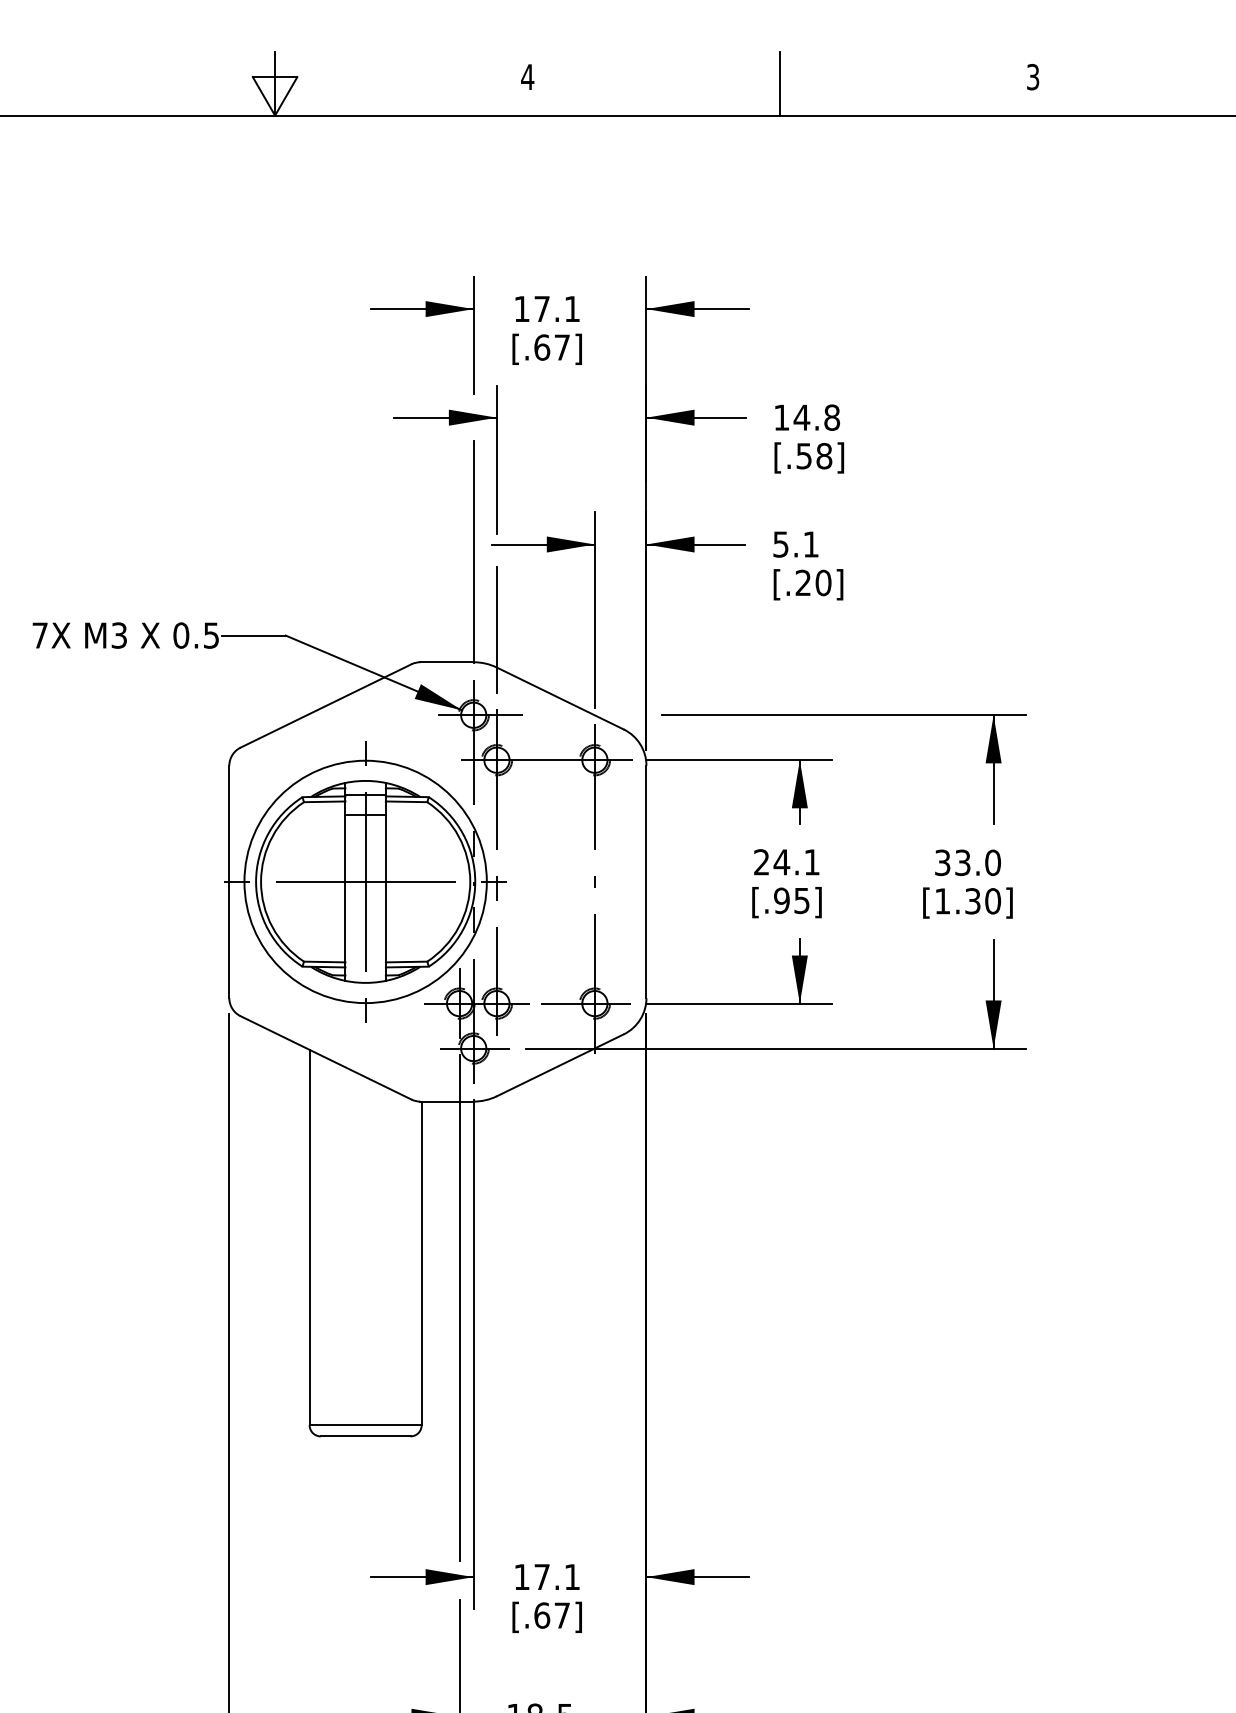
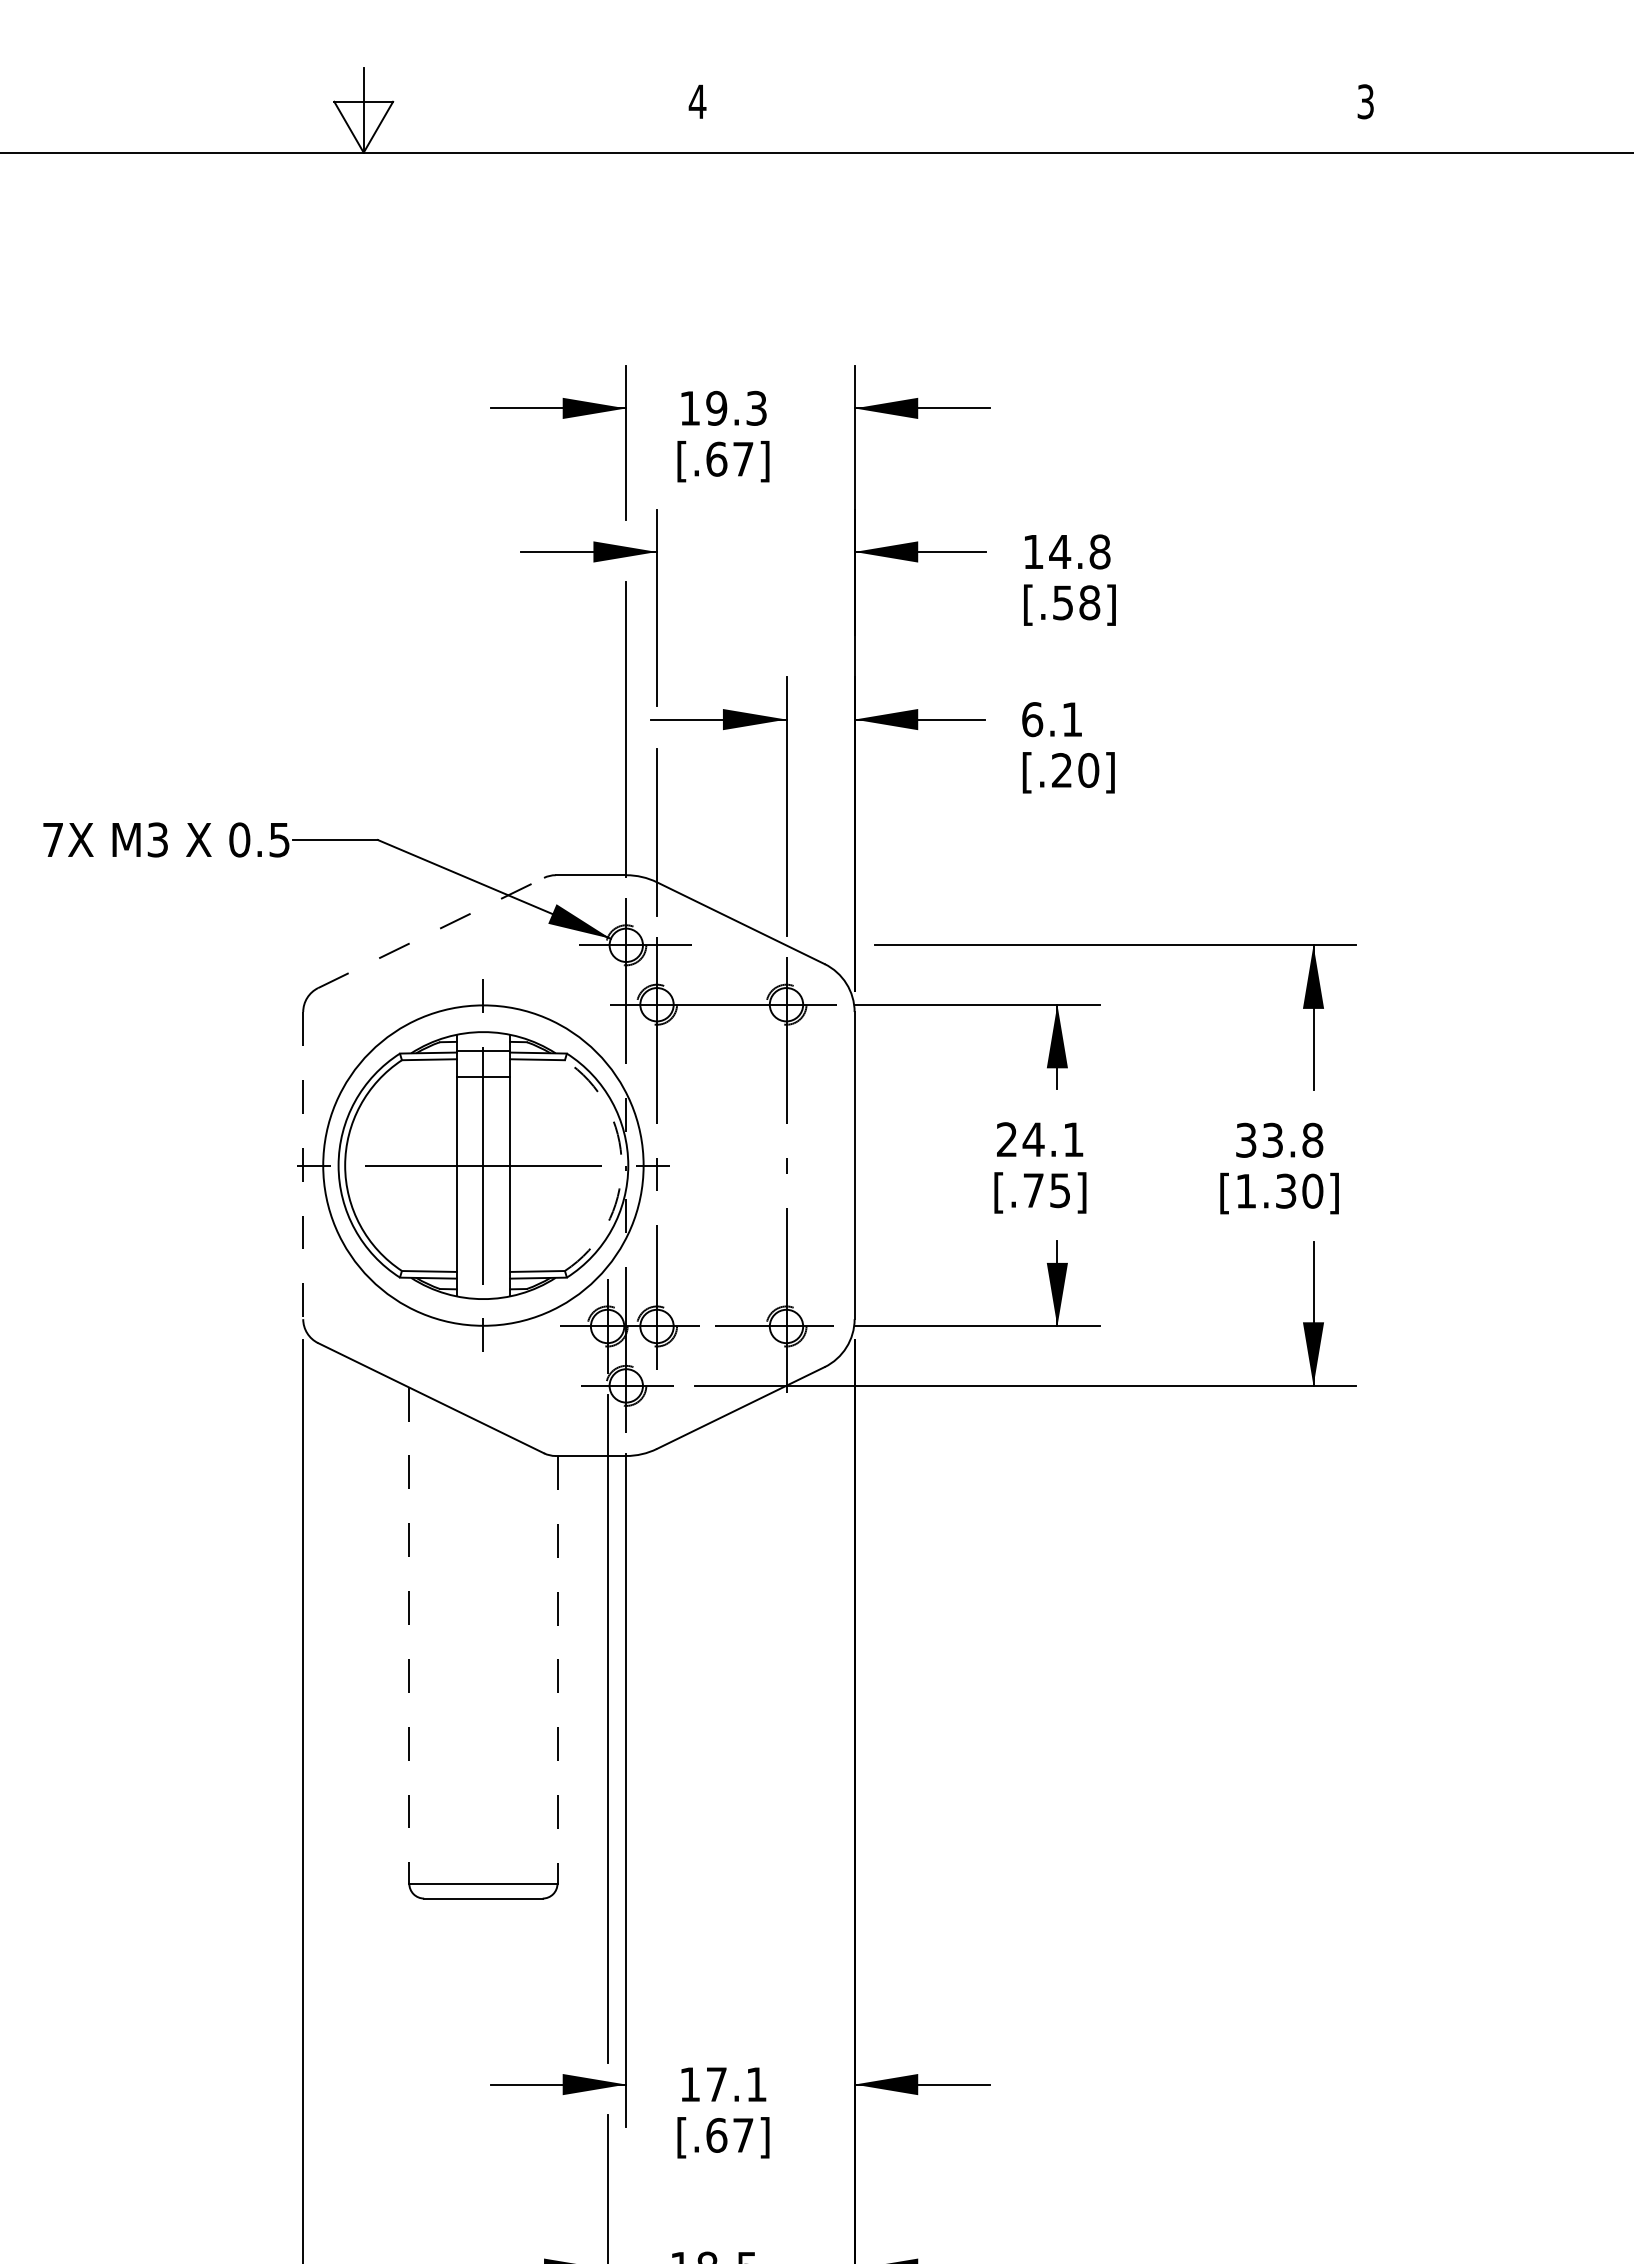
line: (780, 82) -> (1031, 109), removed
text: (557, 308) -> (736, 407), 17.1 -> 19.3
text: (781, 544) -> (1032, 719), 5.1 -> 6.1
line: (326, 706) -> (431, 933), solid -> dashed
text: (992, 862) -> (1312, 1140), 33.0 -> 33.8
line: (229, 881) -> (303, 1165), solid -> dashed
arc: (470, 881) -> (621, 1165), solid -> dashed
text: (781, 900) -> (1033, 1190), [.95] -> [.75]
line: (309, 1238) -> (409, 1636), solid -> dashed
line: (421, 1263) -> (557, 1669), solid -> dashed

